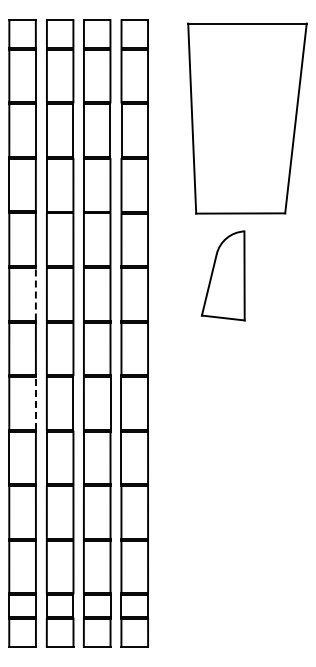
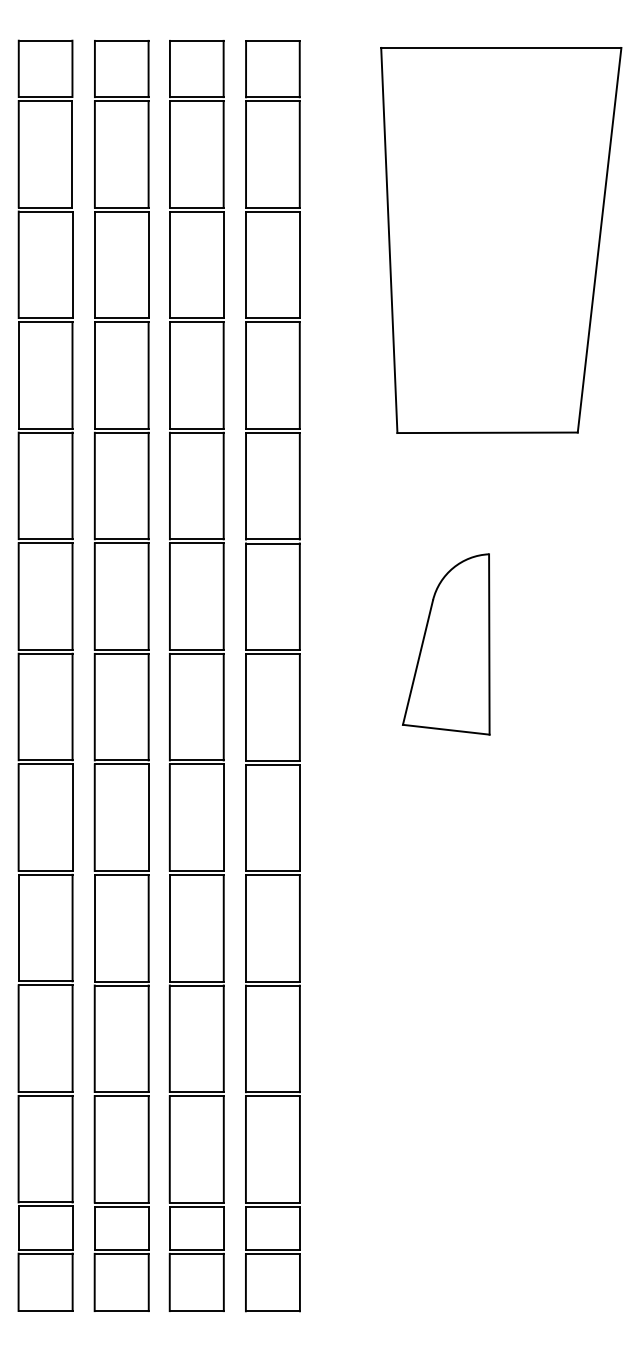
part: (223, 275) -> (446, 643), moved
line: (35, 293) -> (71, 594), dashed -> solid
line: (35, 402) -> (71, 815), dashed -> solid

